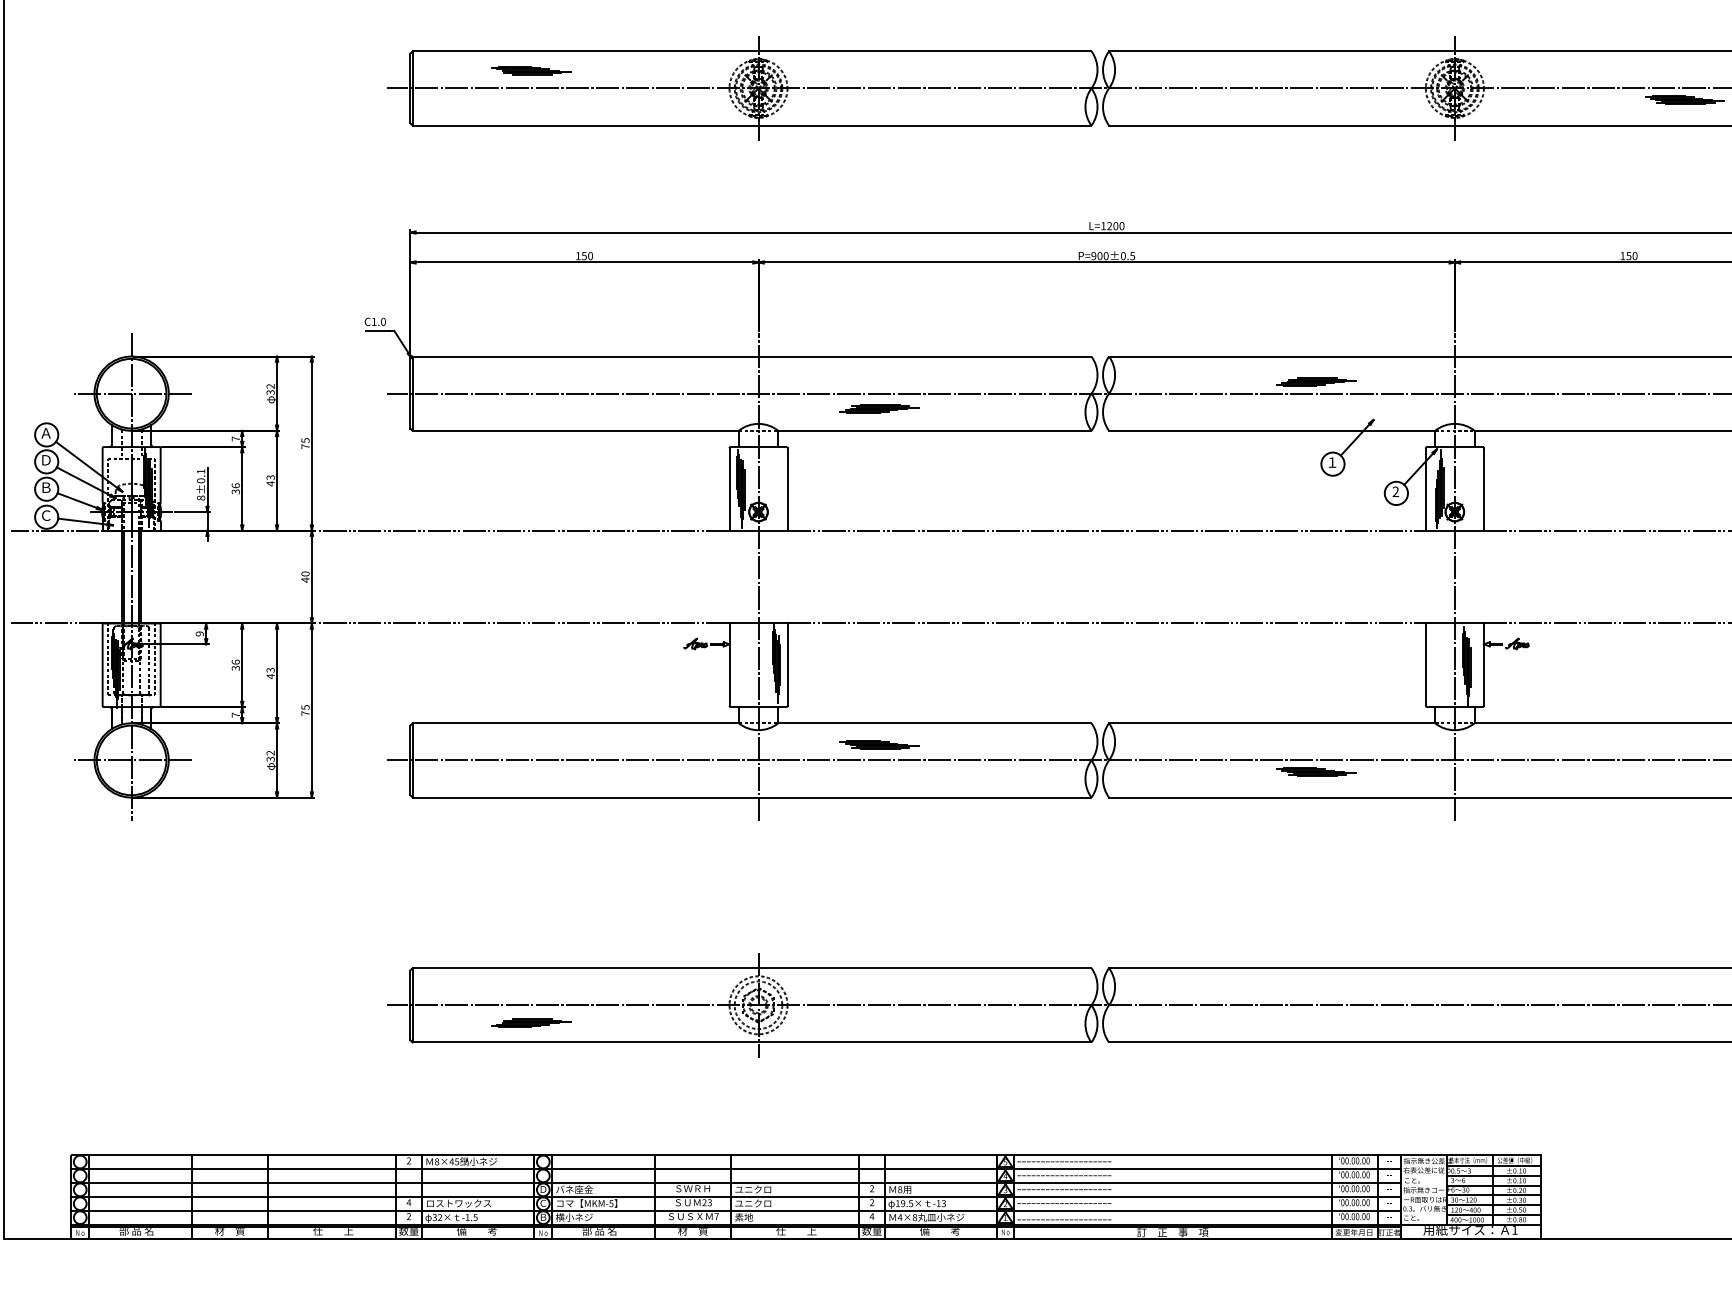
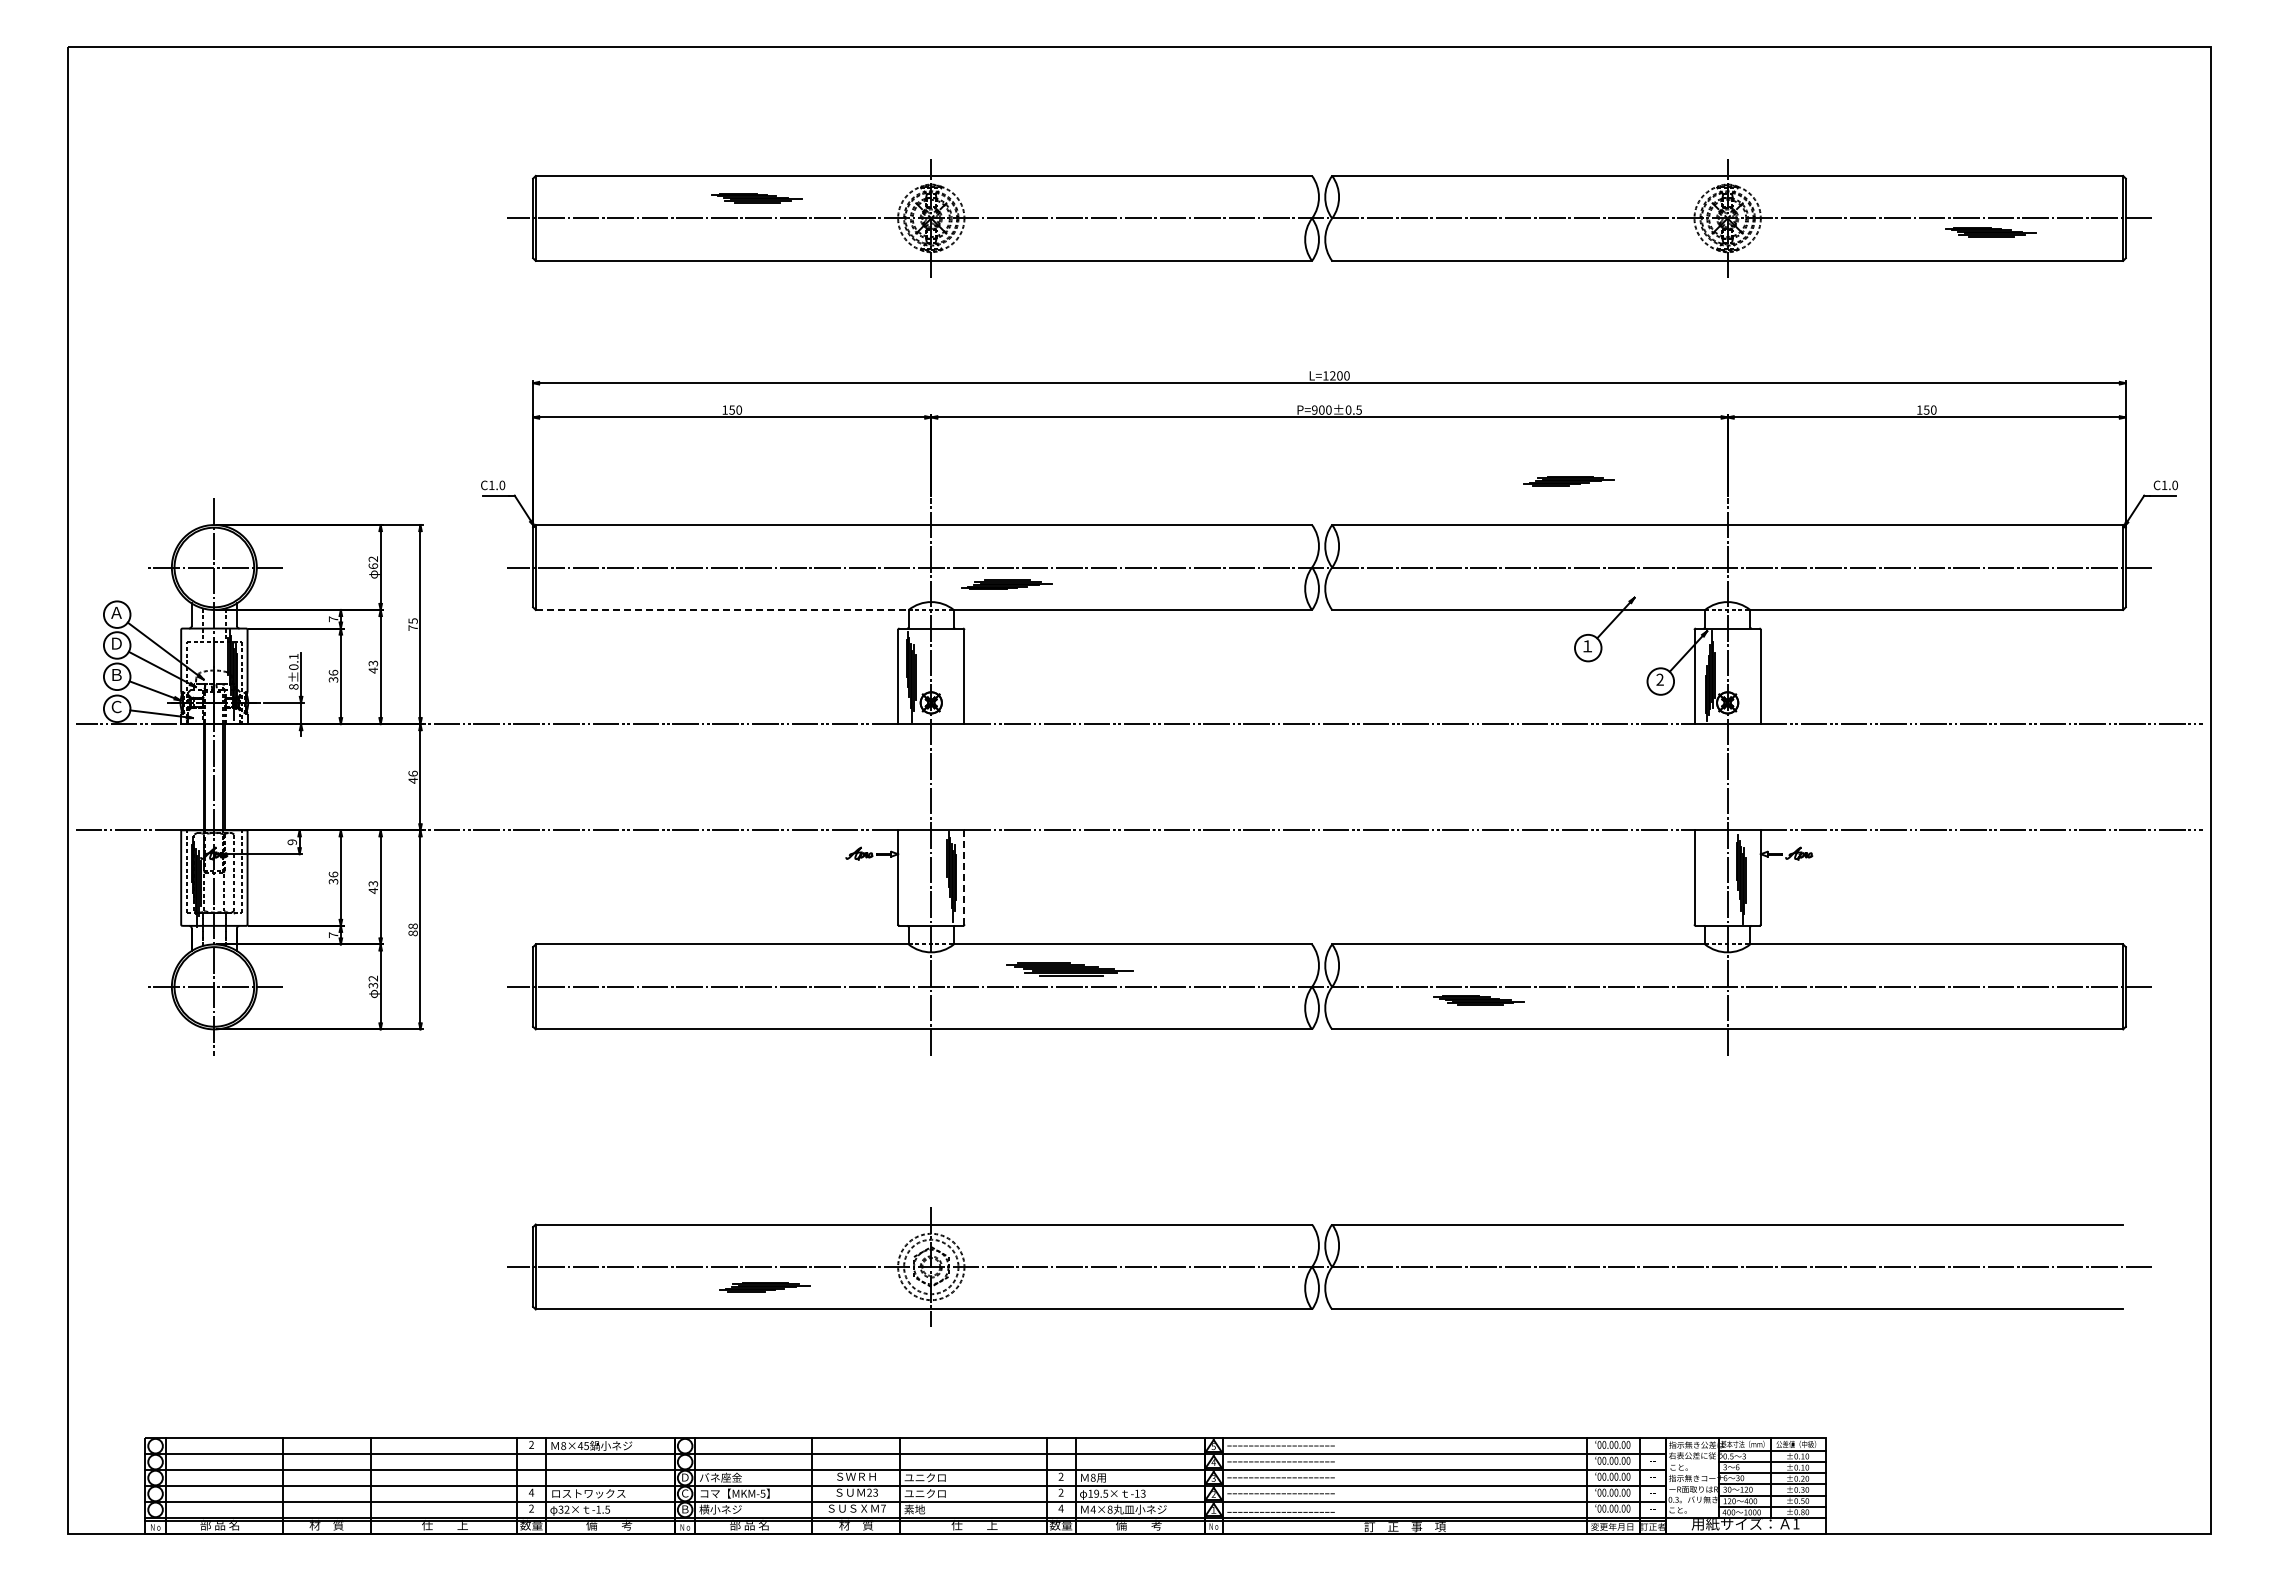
part: (531, 71) -> (756, 198), moved
part: (1315, 382) -> (1568, 481), moved
text: (269, 392) -> (372, 566), 32 -> 62
part: (879, 408) -> (1006, 584), moved
line: (575, 430) -> (722, 609), solid -> dashed
text: (304, 573) -> (412, 773), 40 -> 46
line: (787, 664) -> (964, 877), solid -> dashed
text: (304, 710) -> (412, 929), 75 -> 88
part: (879, 745) -> (1069, 969), size x1.4
part: (1315, 772) -> (1478, 1000), moved
part: (531, 1023) -> (764, 1287), moved

